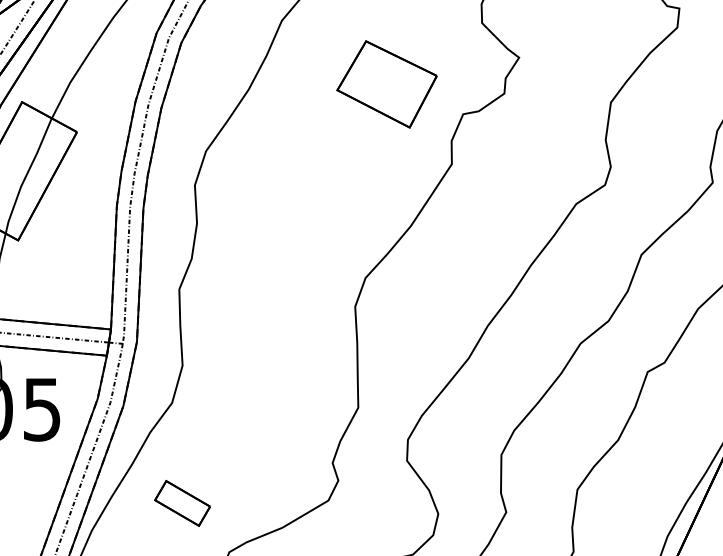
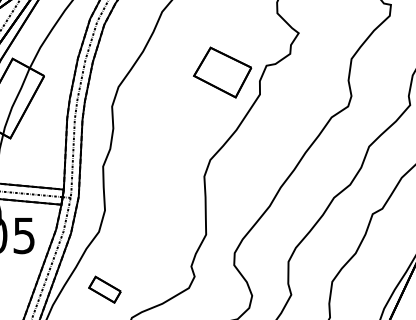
part: (386, 84) -> (222, 72), moved

